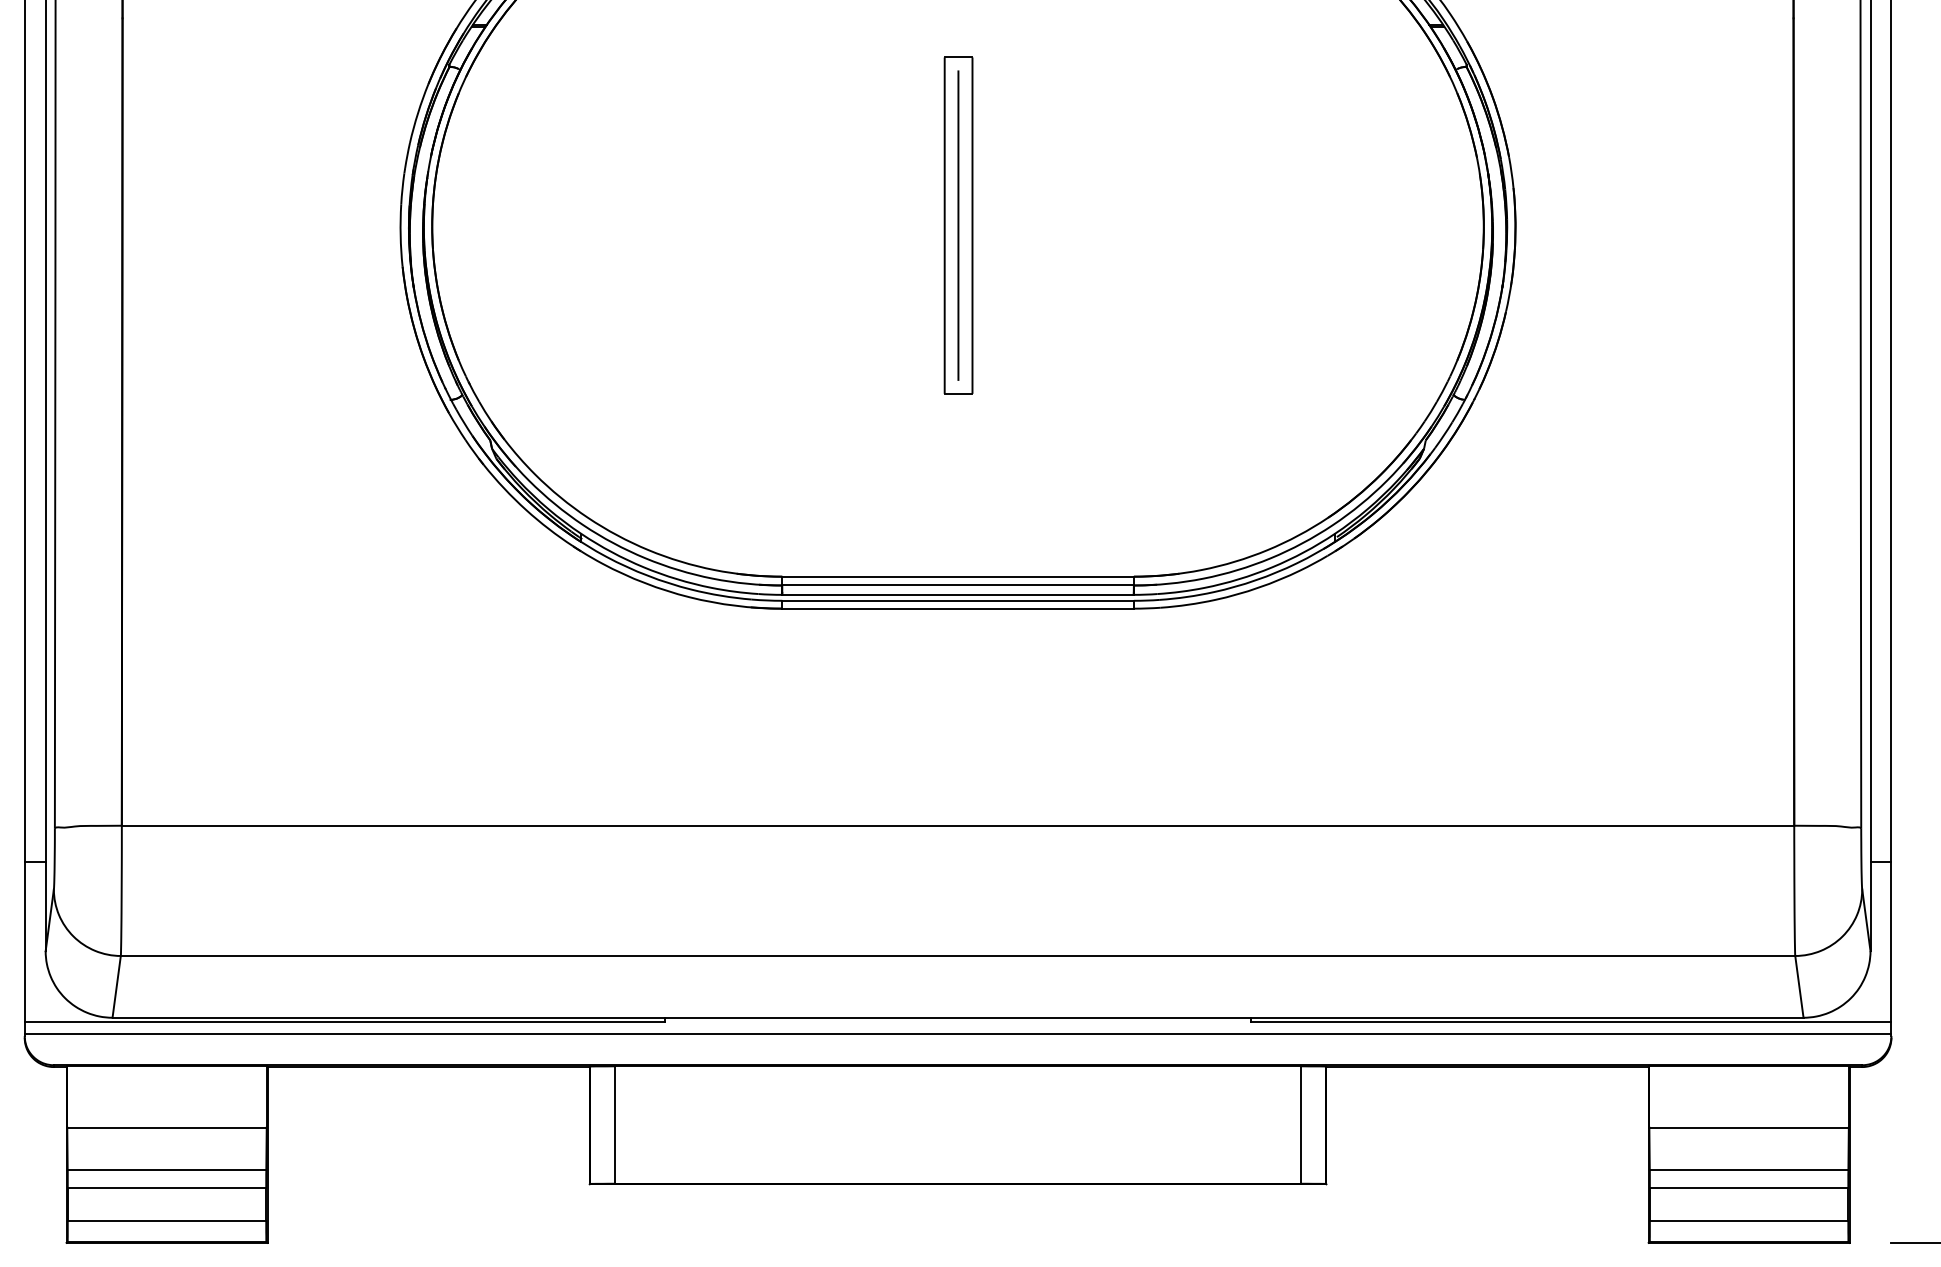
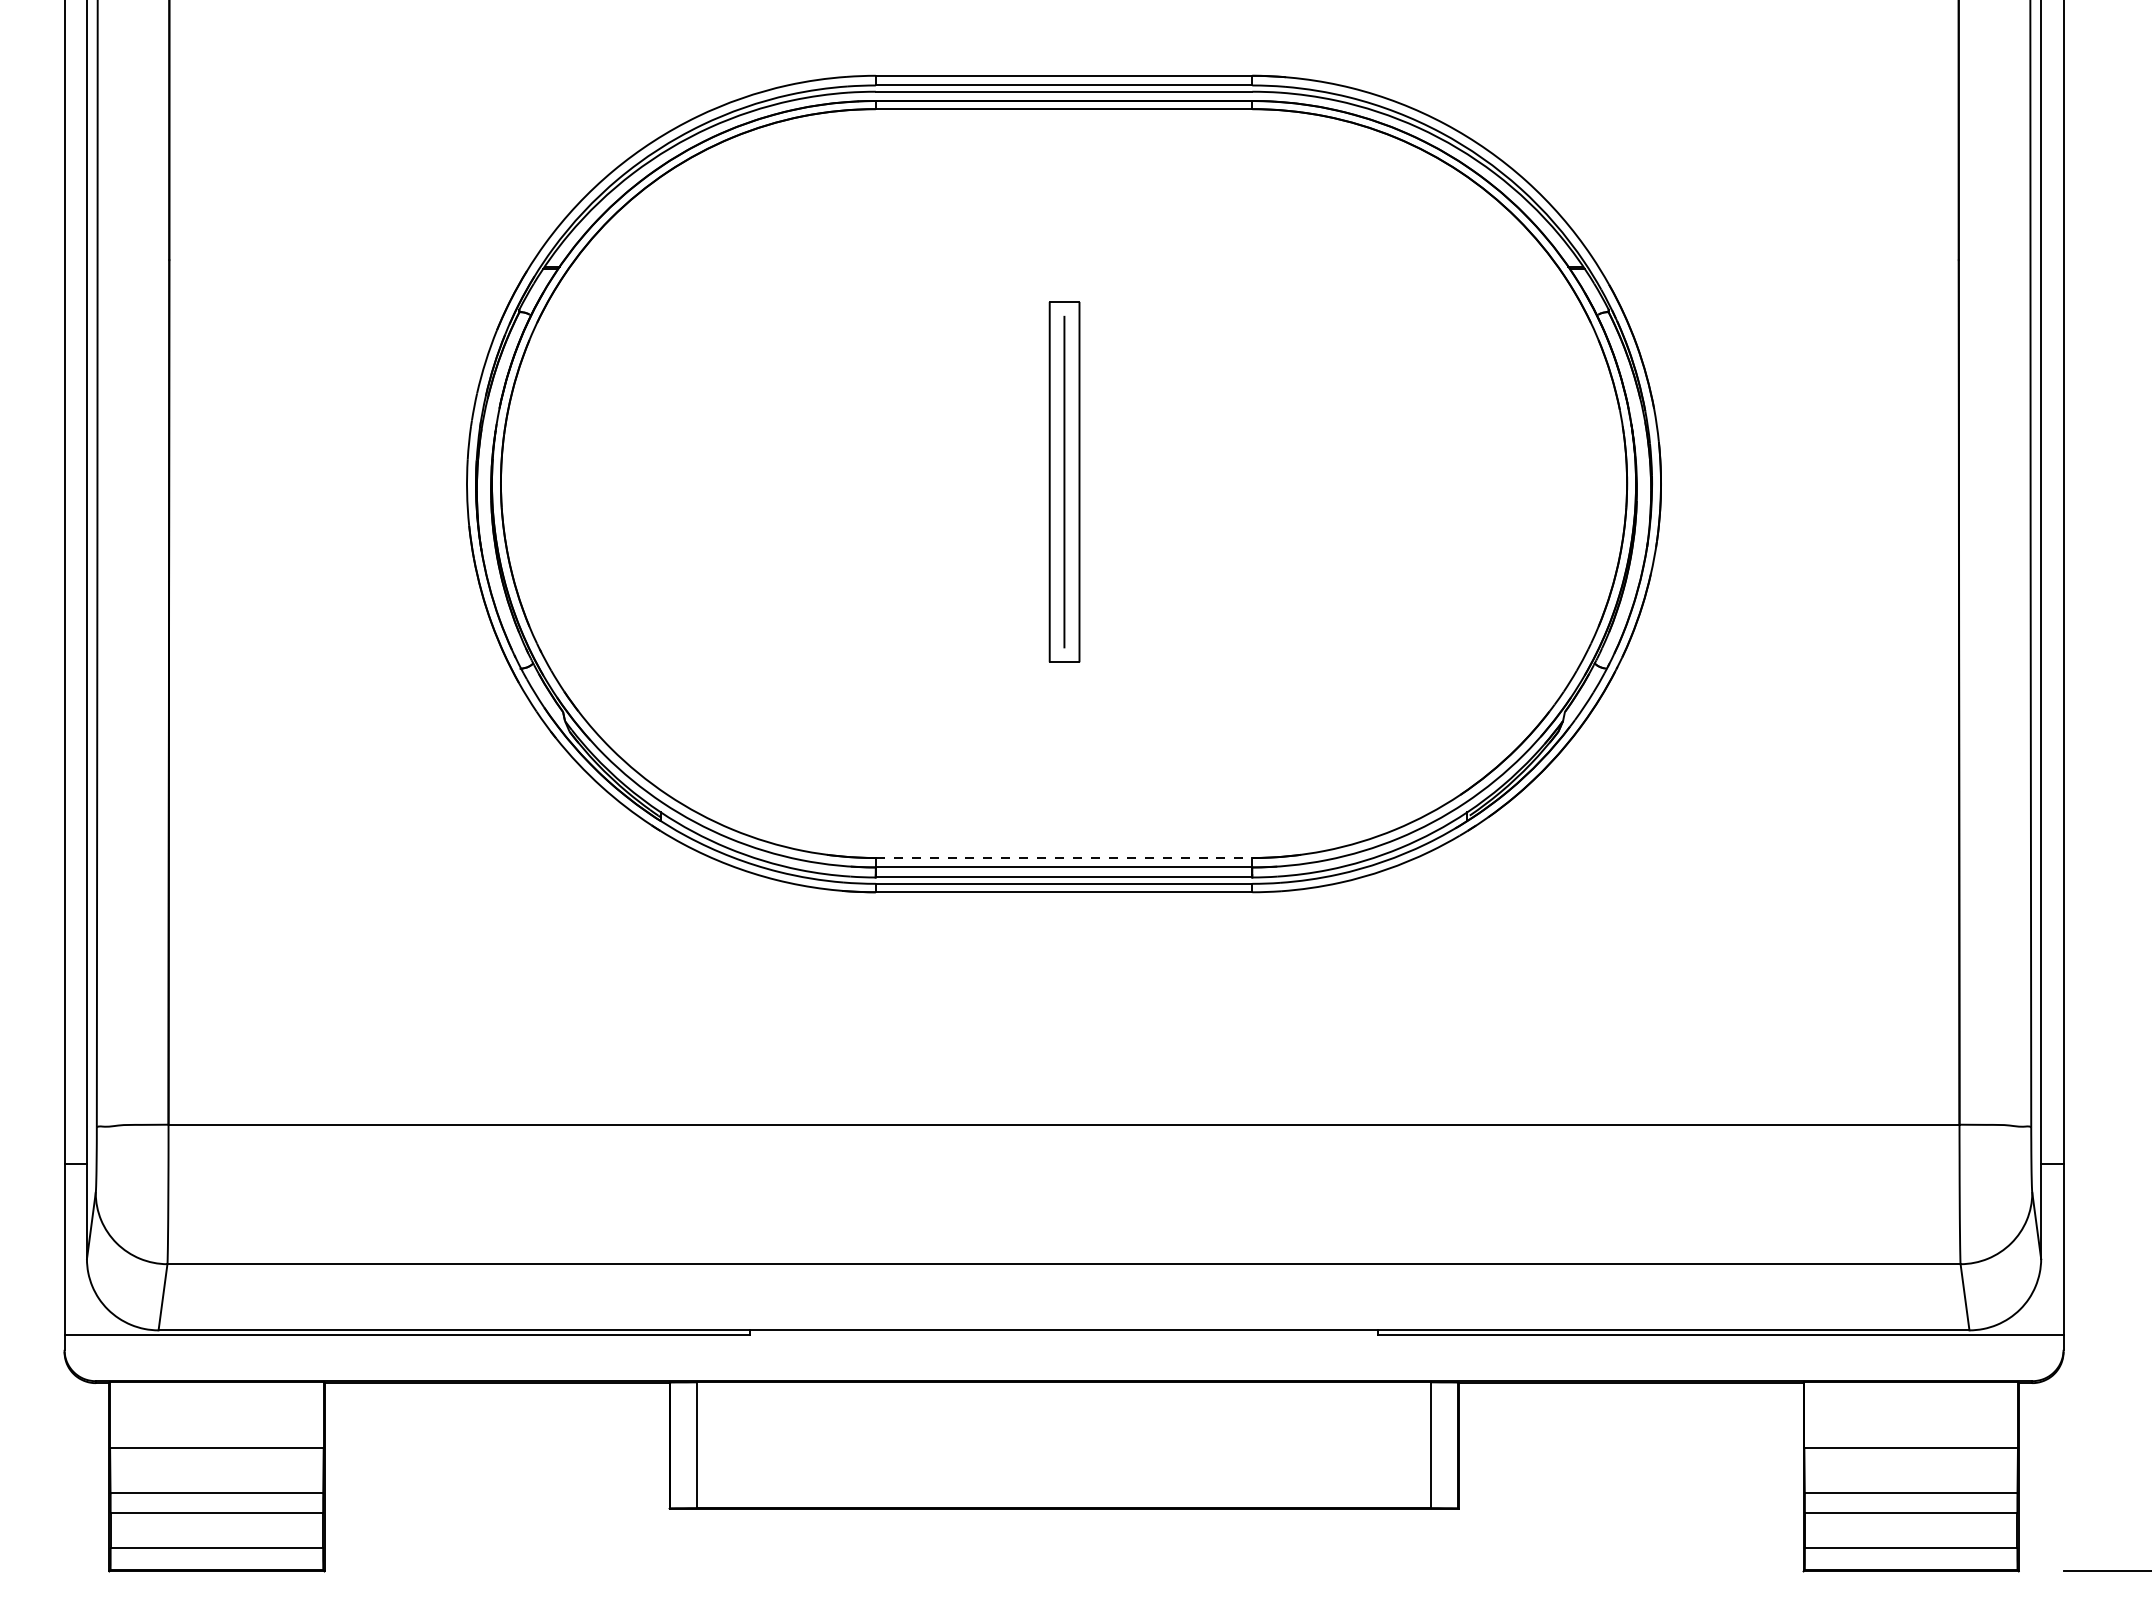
line: (958, 577) -> (1064, 858), solid -> dashed
line: (957, 1033) -> (1063, 1347), removed

